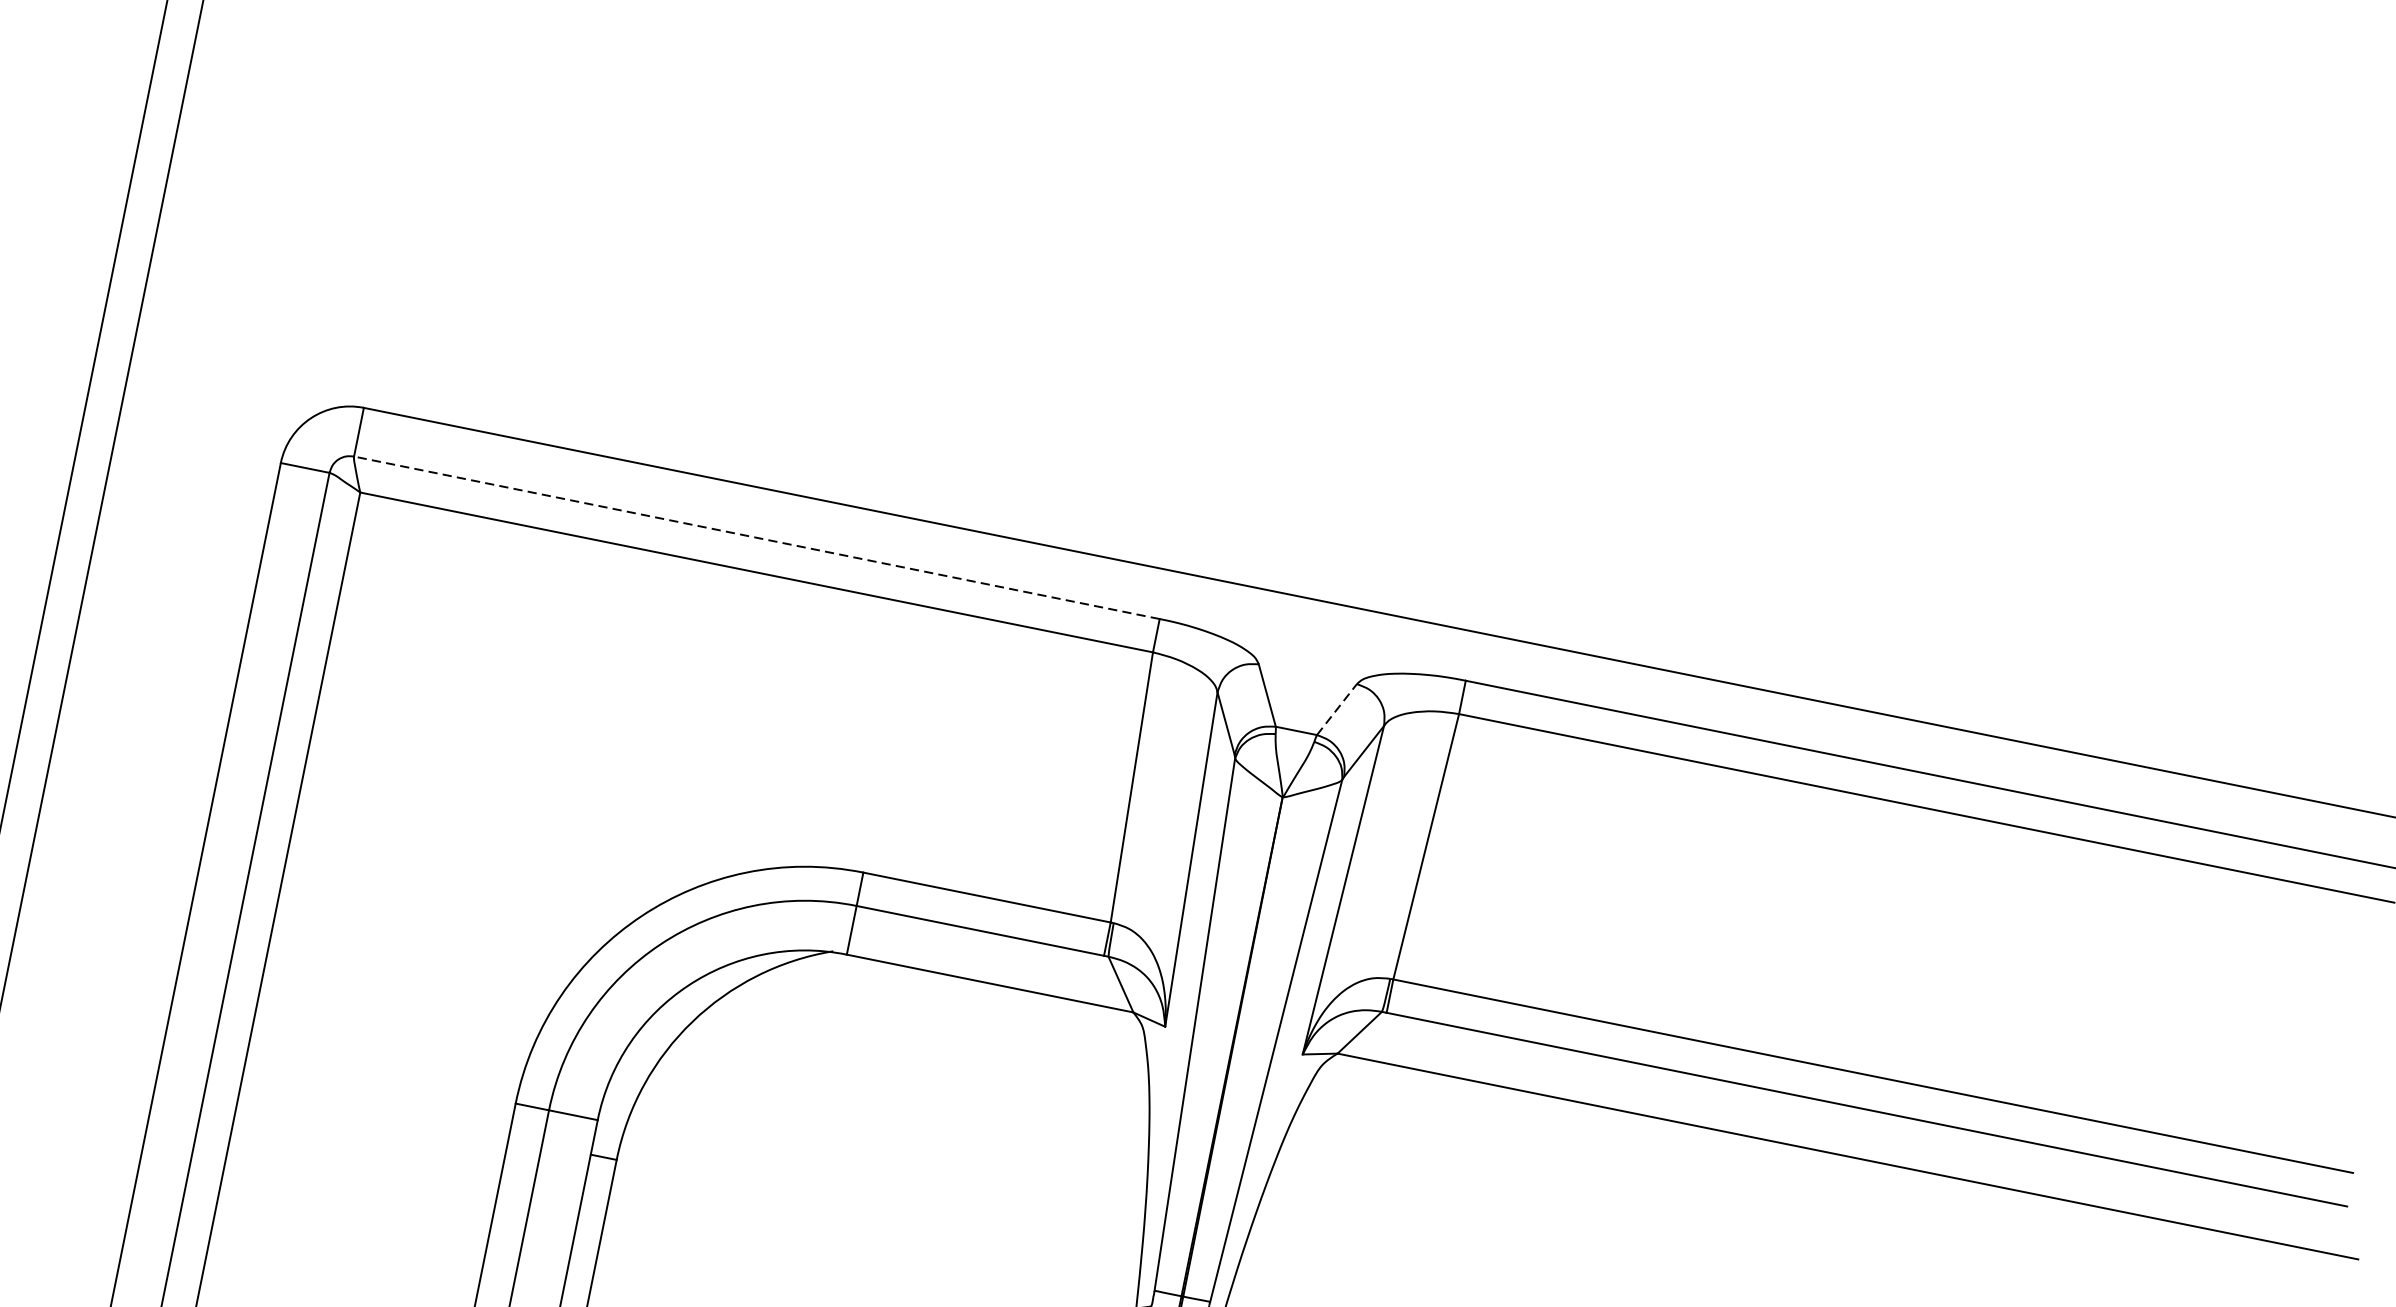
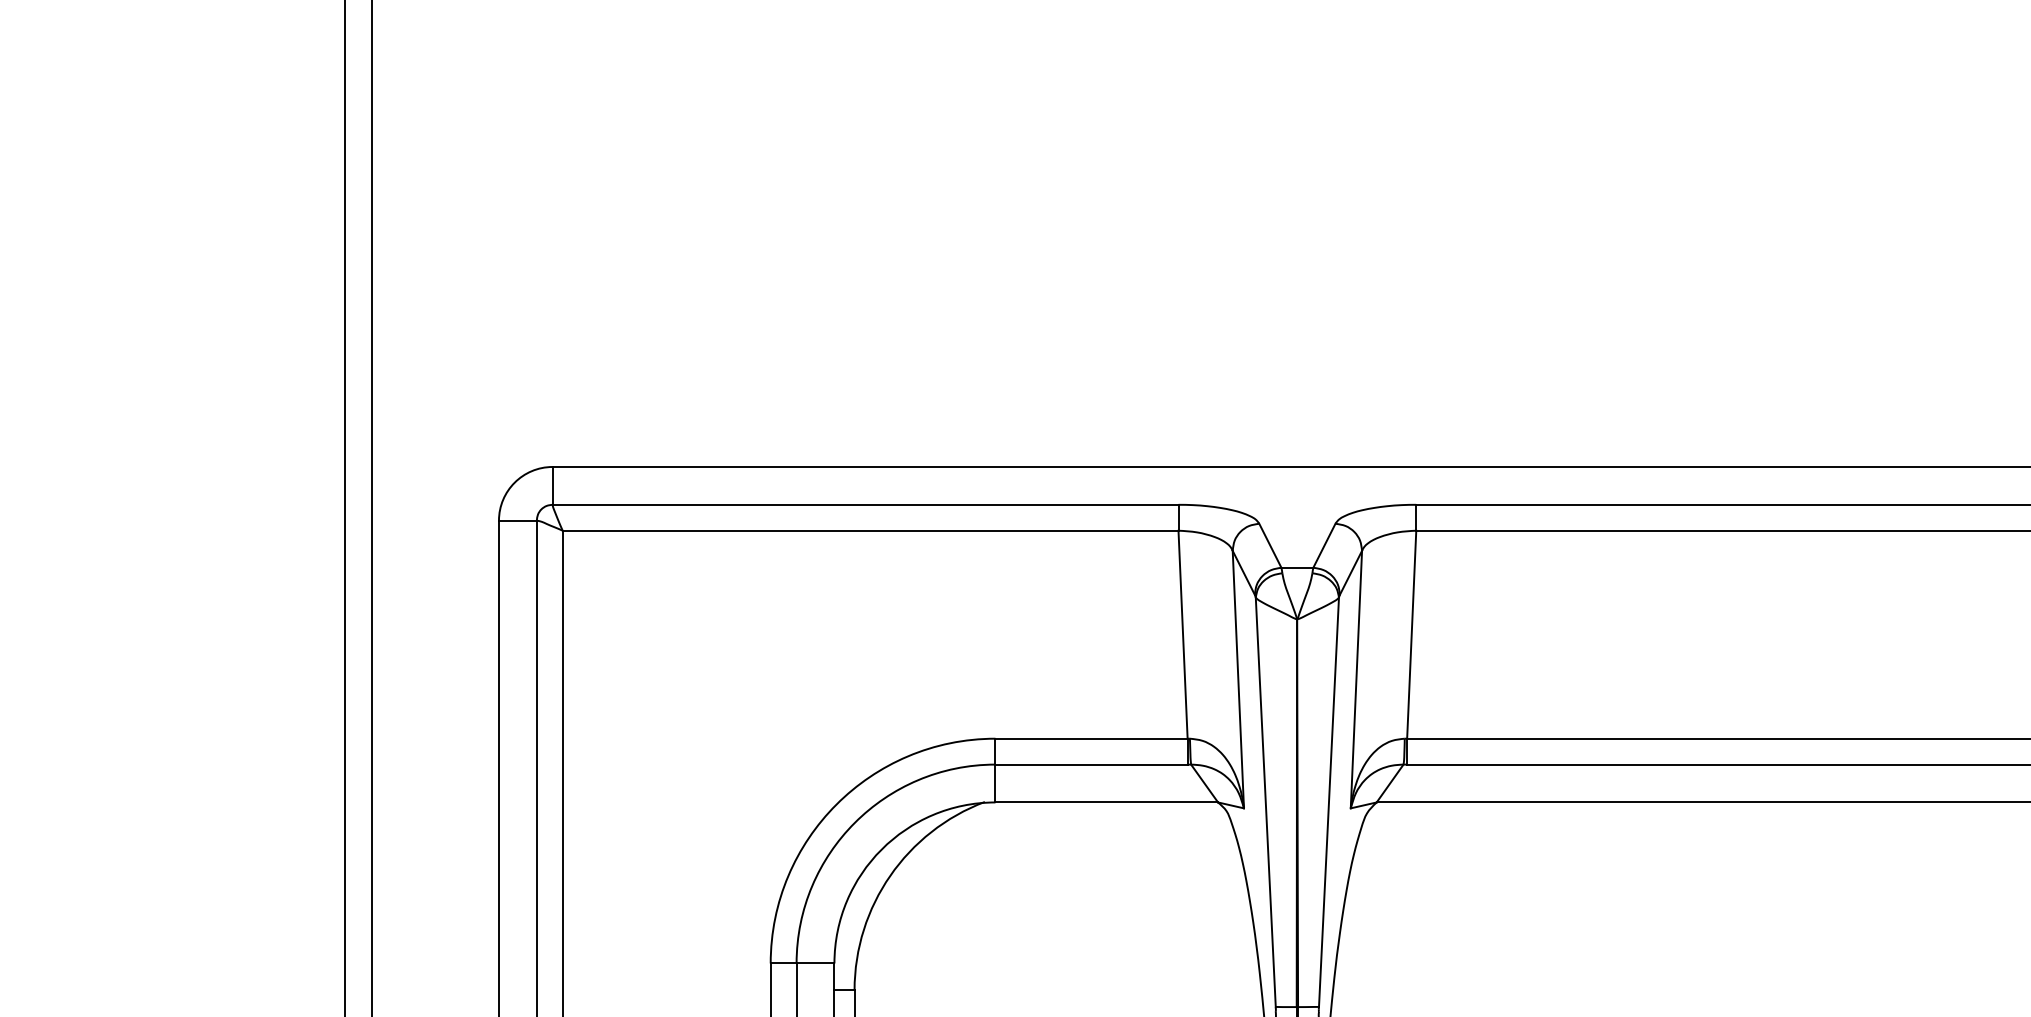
line: (756, 537) -> (865, 504), dashed -> solid
line: (1337, 709) -> (1324, 545), dashed -> solid

